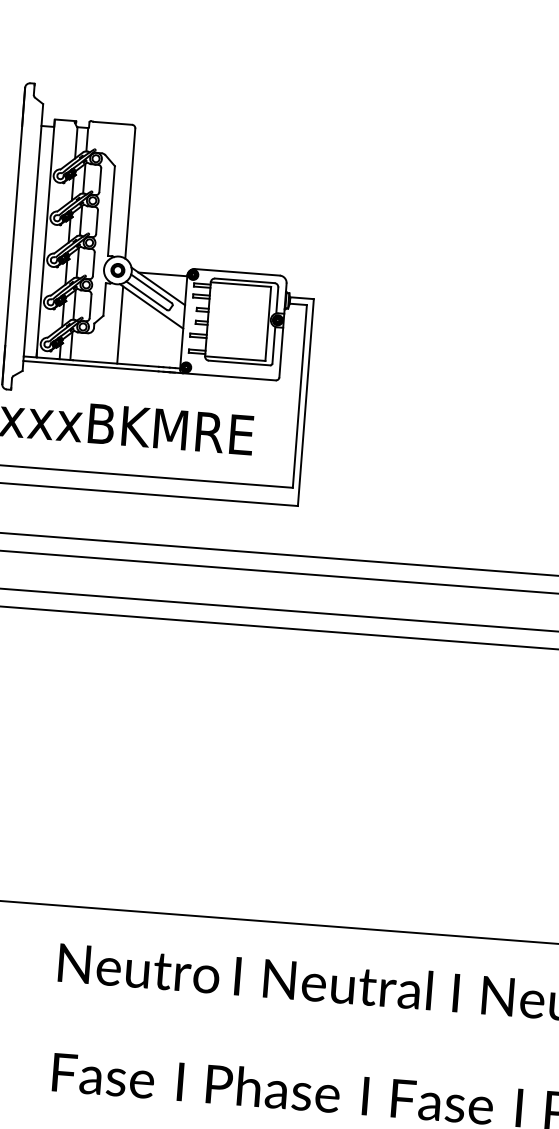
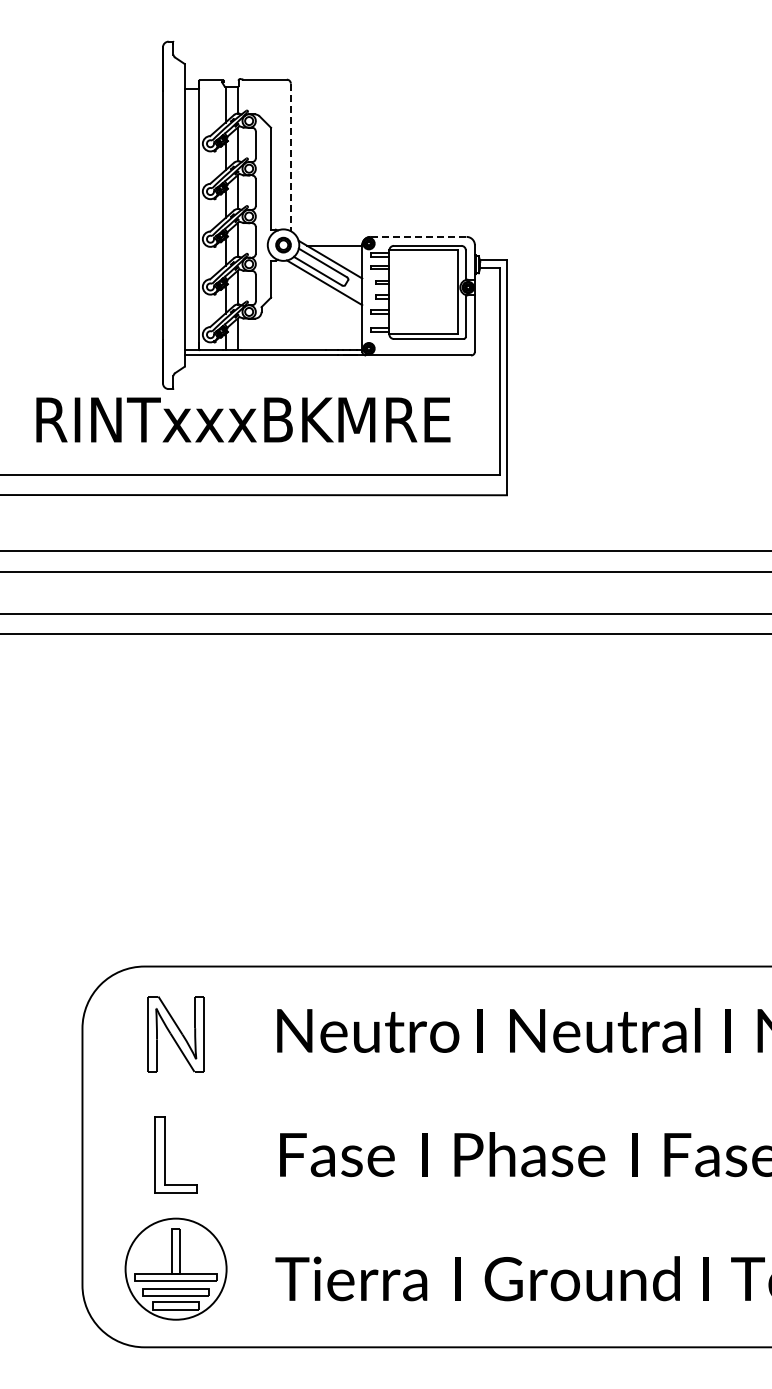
line: (130, 193) -> (290, 157), solid -> dashed
line: (237, 271) -> (418, 236), solid -> dashed
line: (119, 324) -> (290, 306), removed

